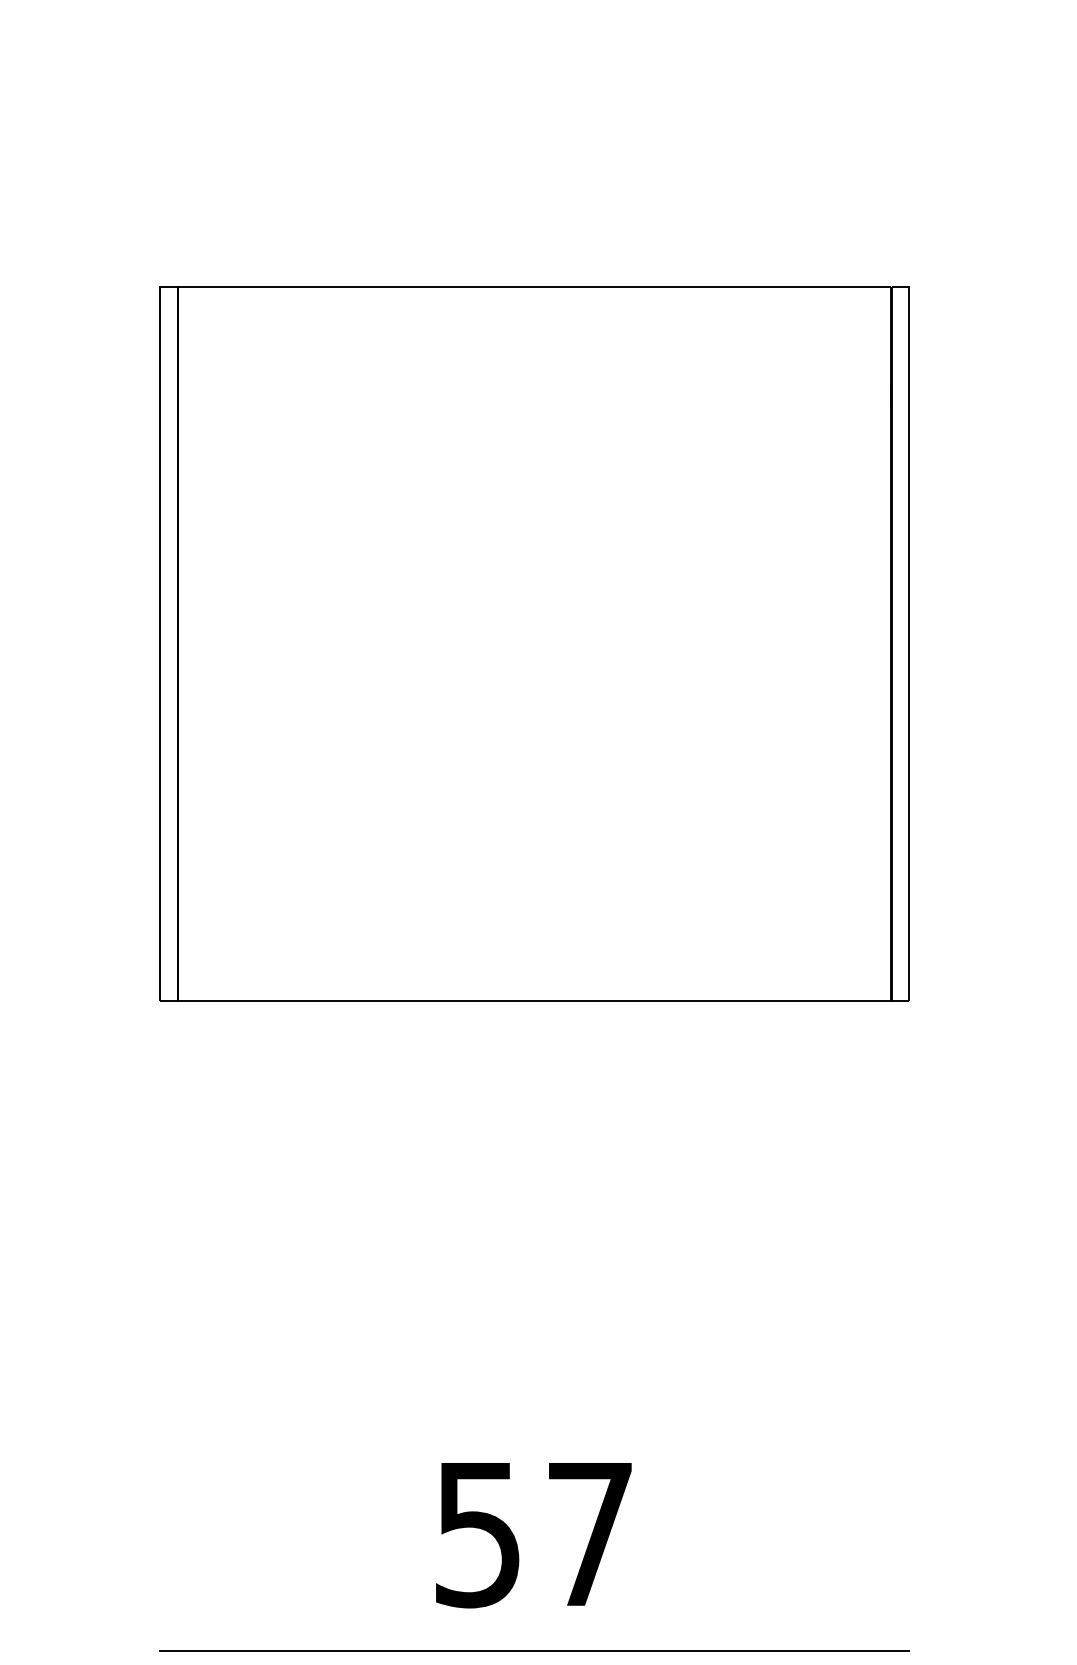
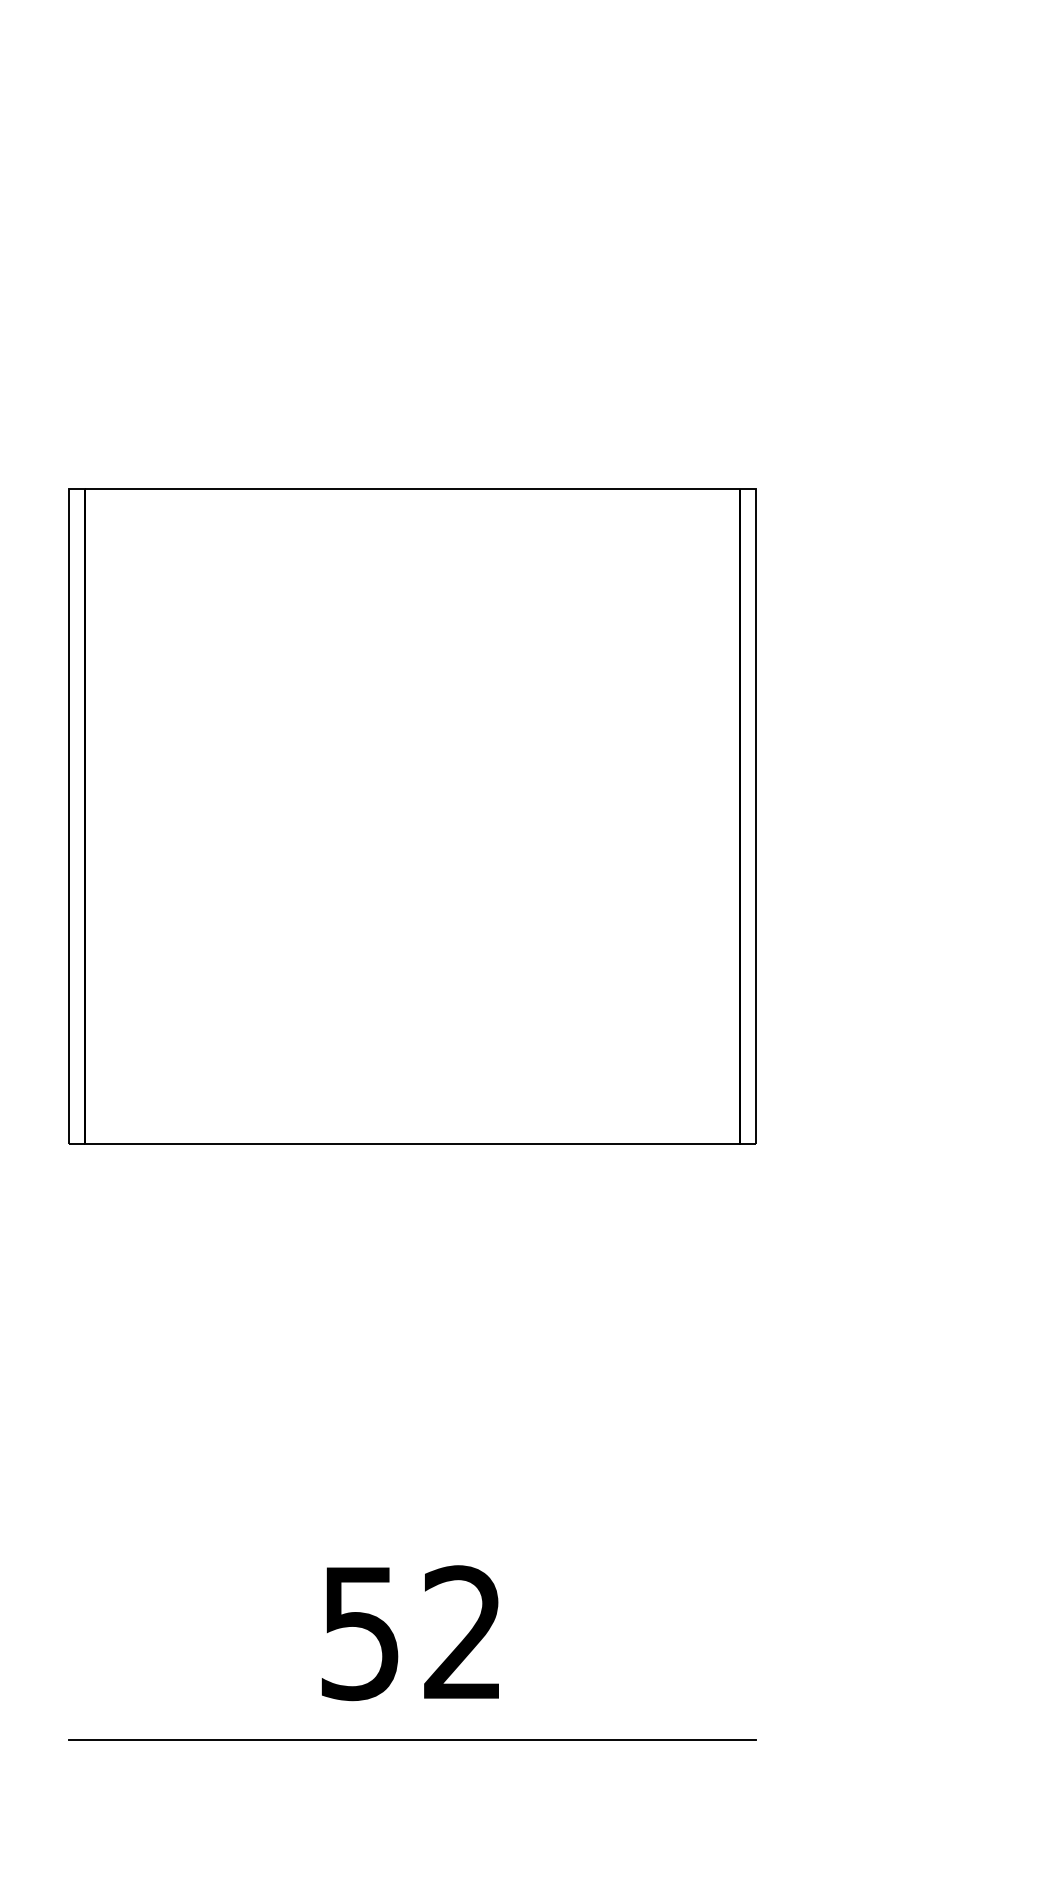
text: (589, 1532) -> (462, 1631), 57 -> 52

